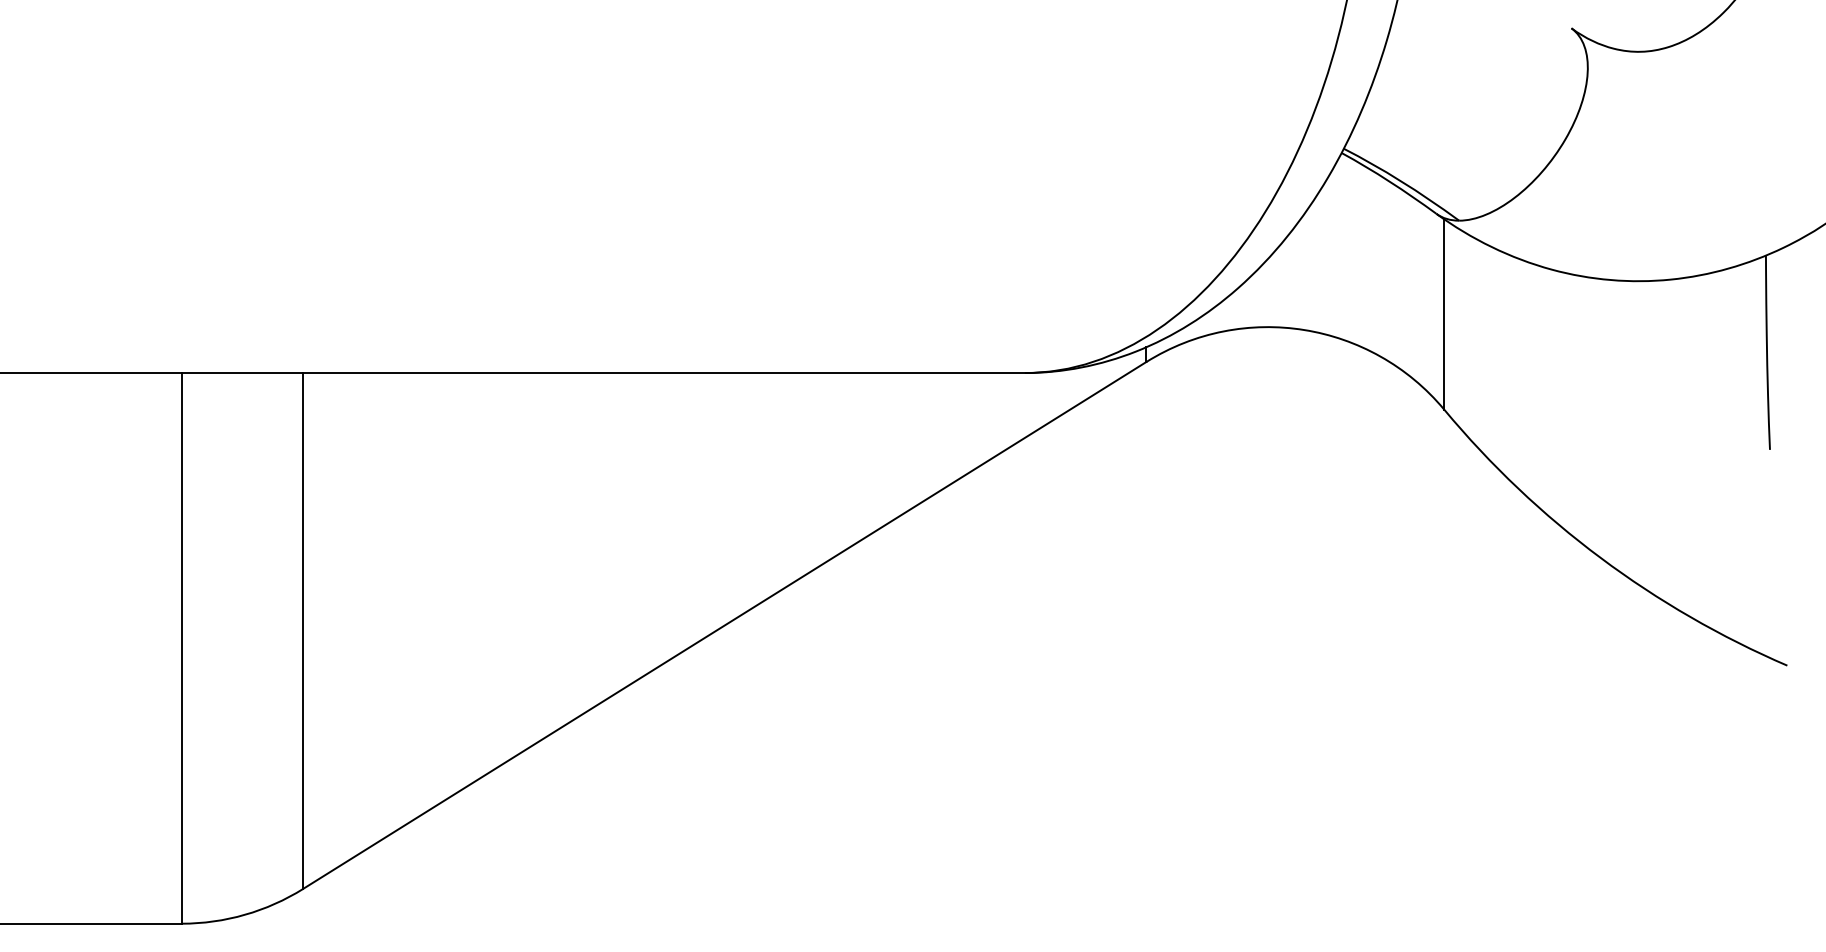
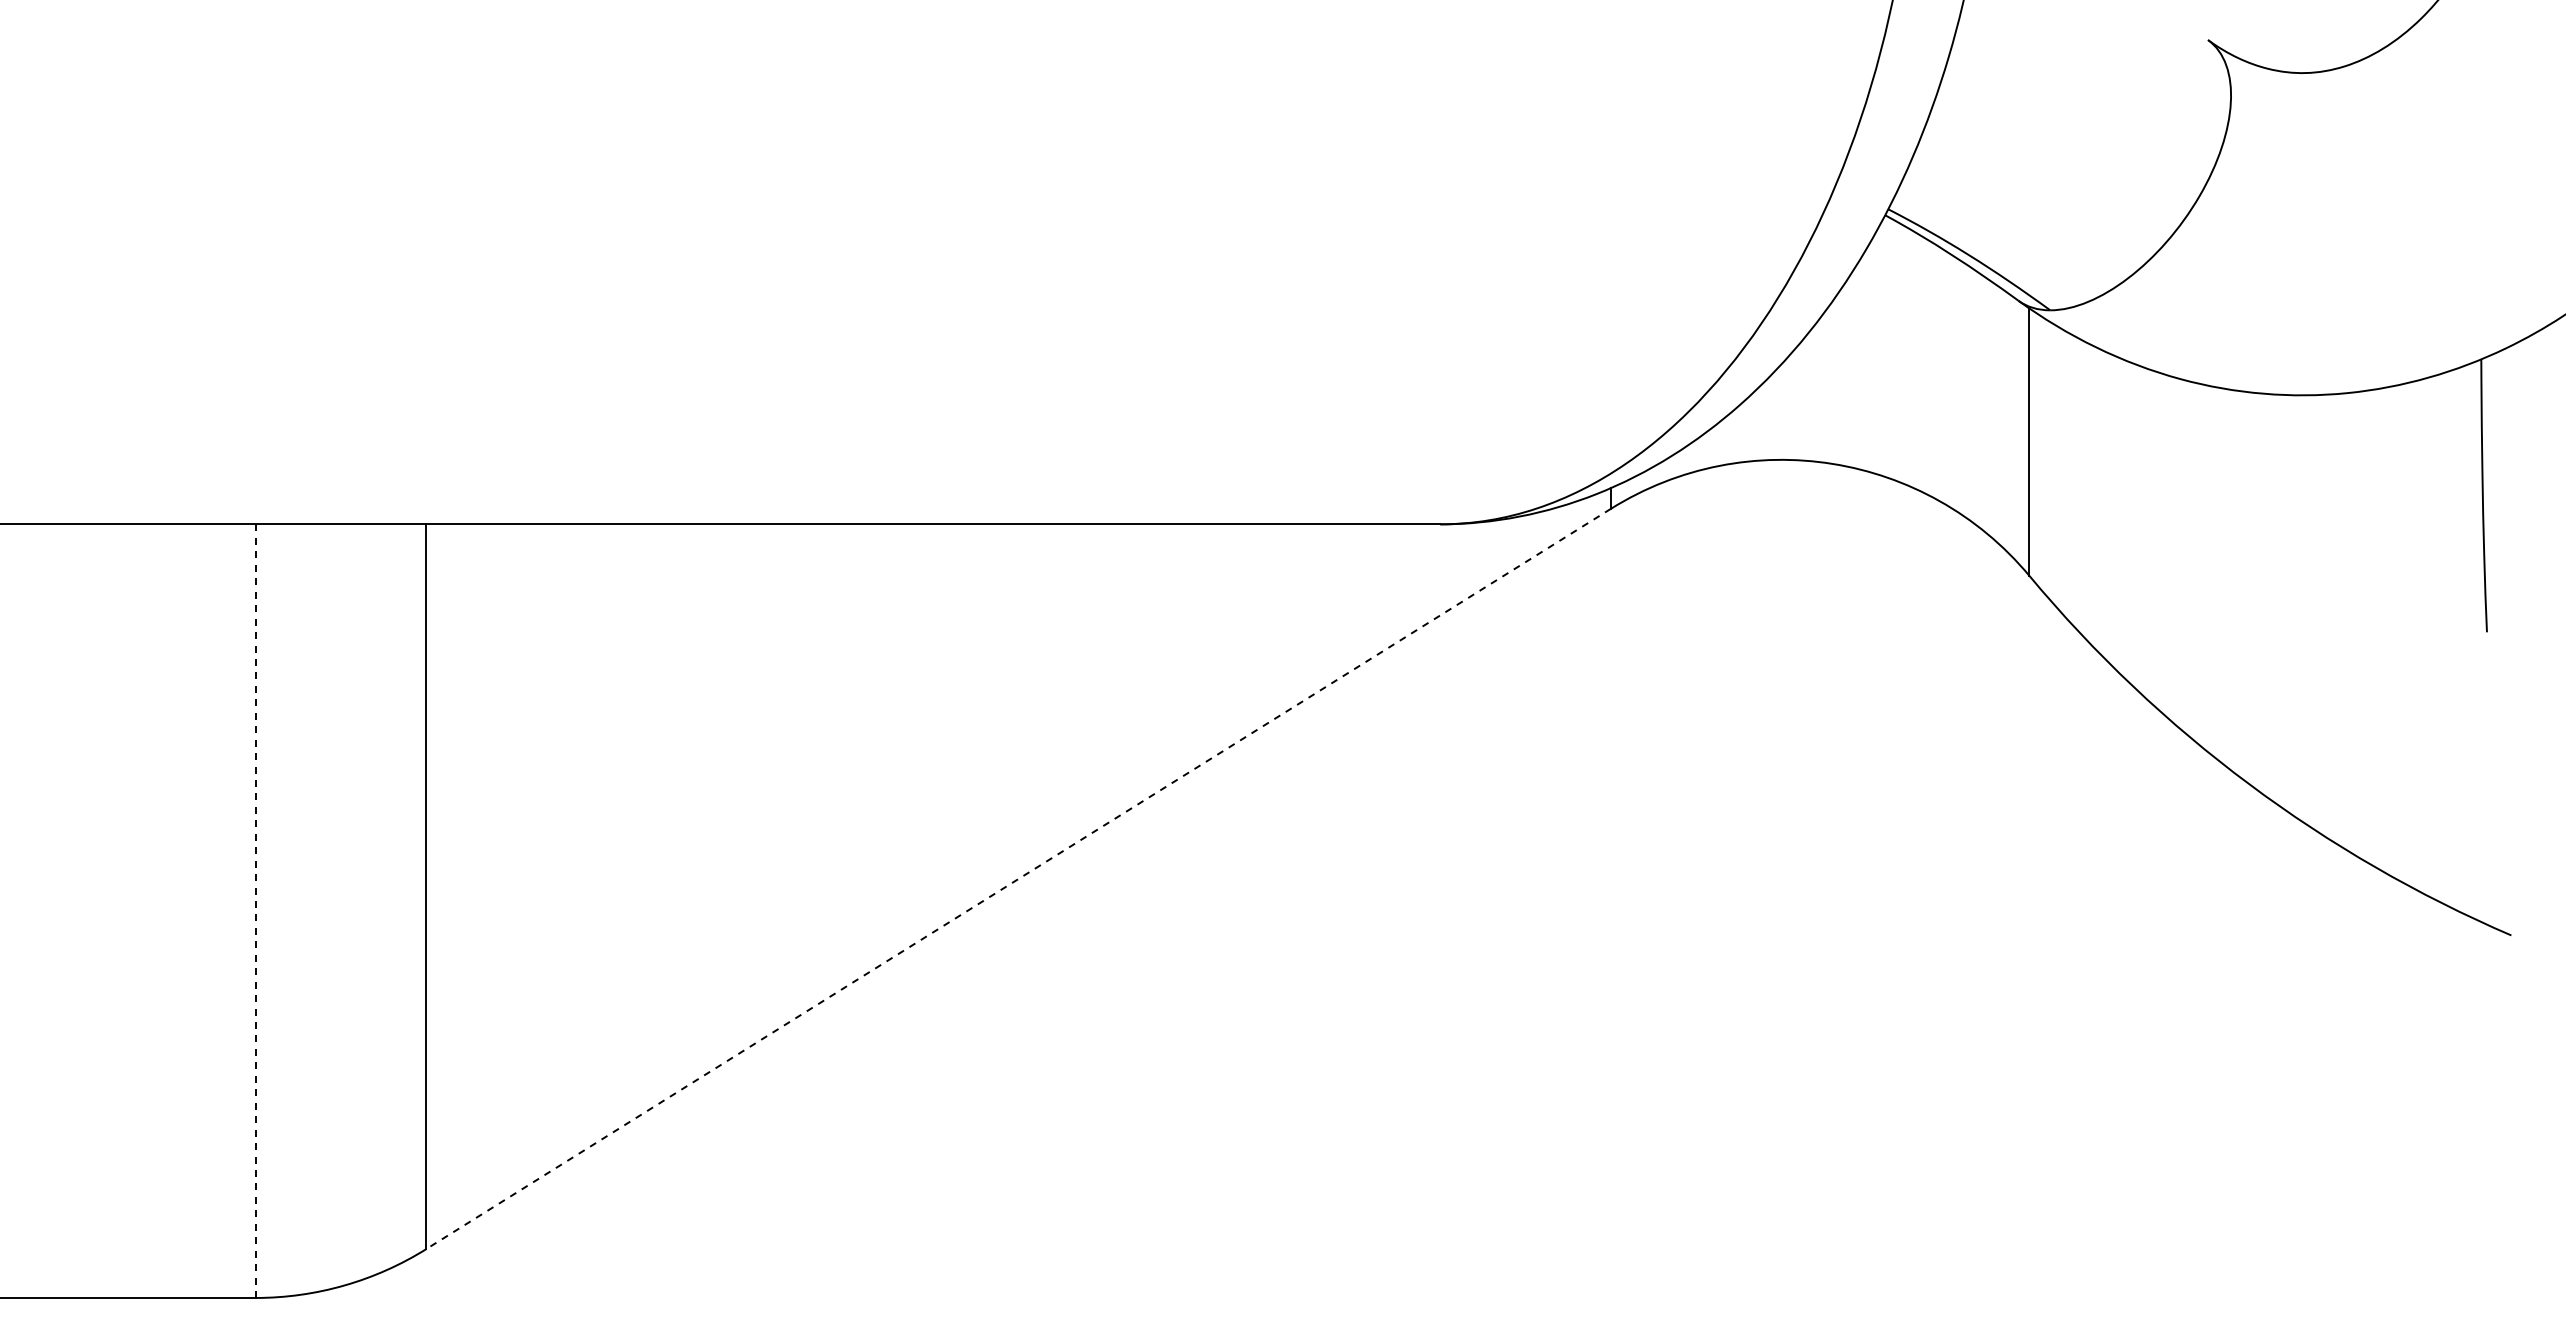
line: (724, 625) -> (1018, 879), solid -> dashed
line: (181, 648) -> (255, 911), solid -> dashed

